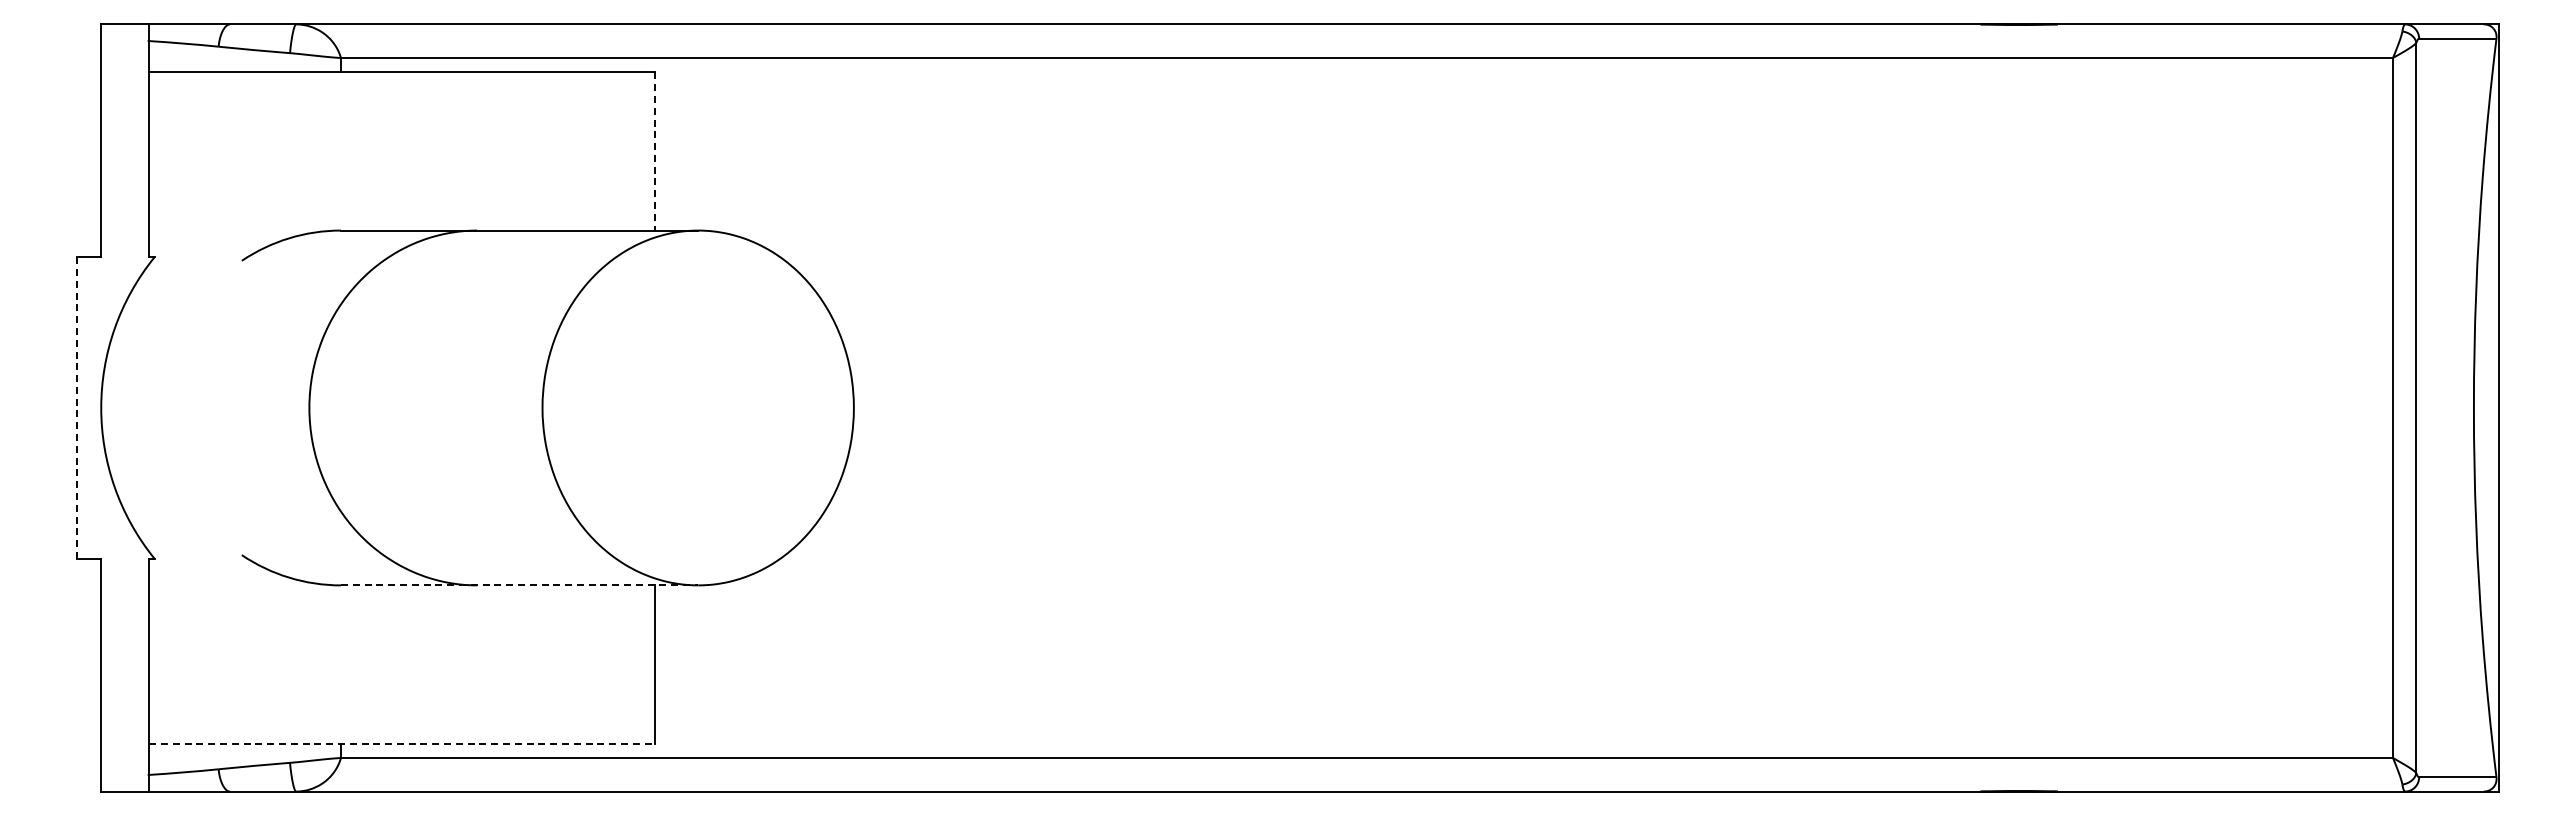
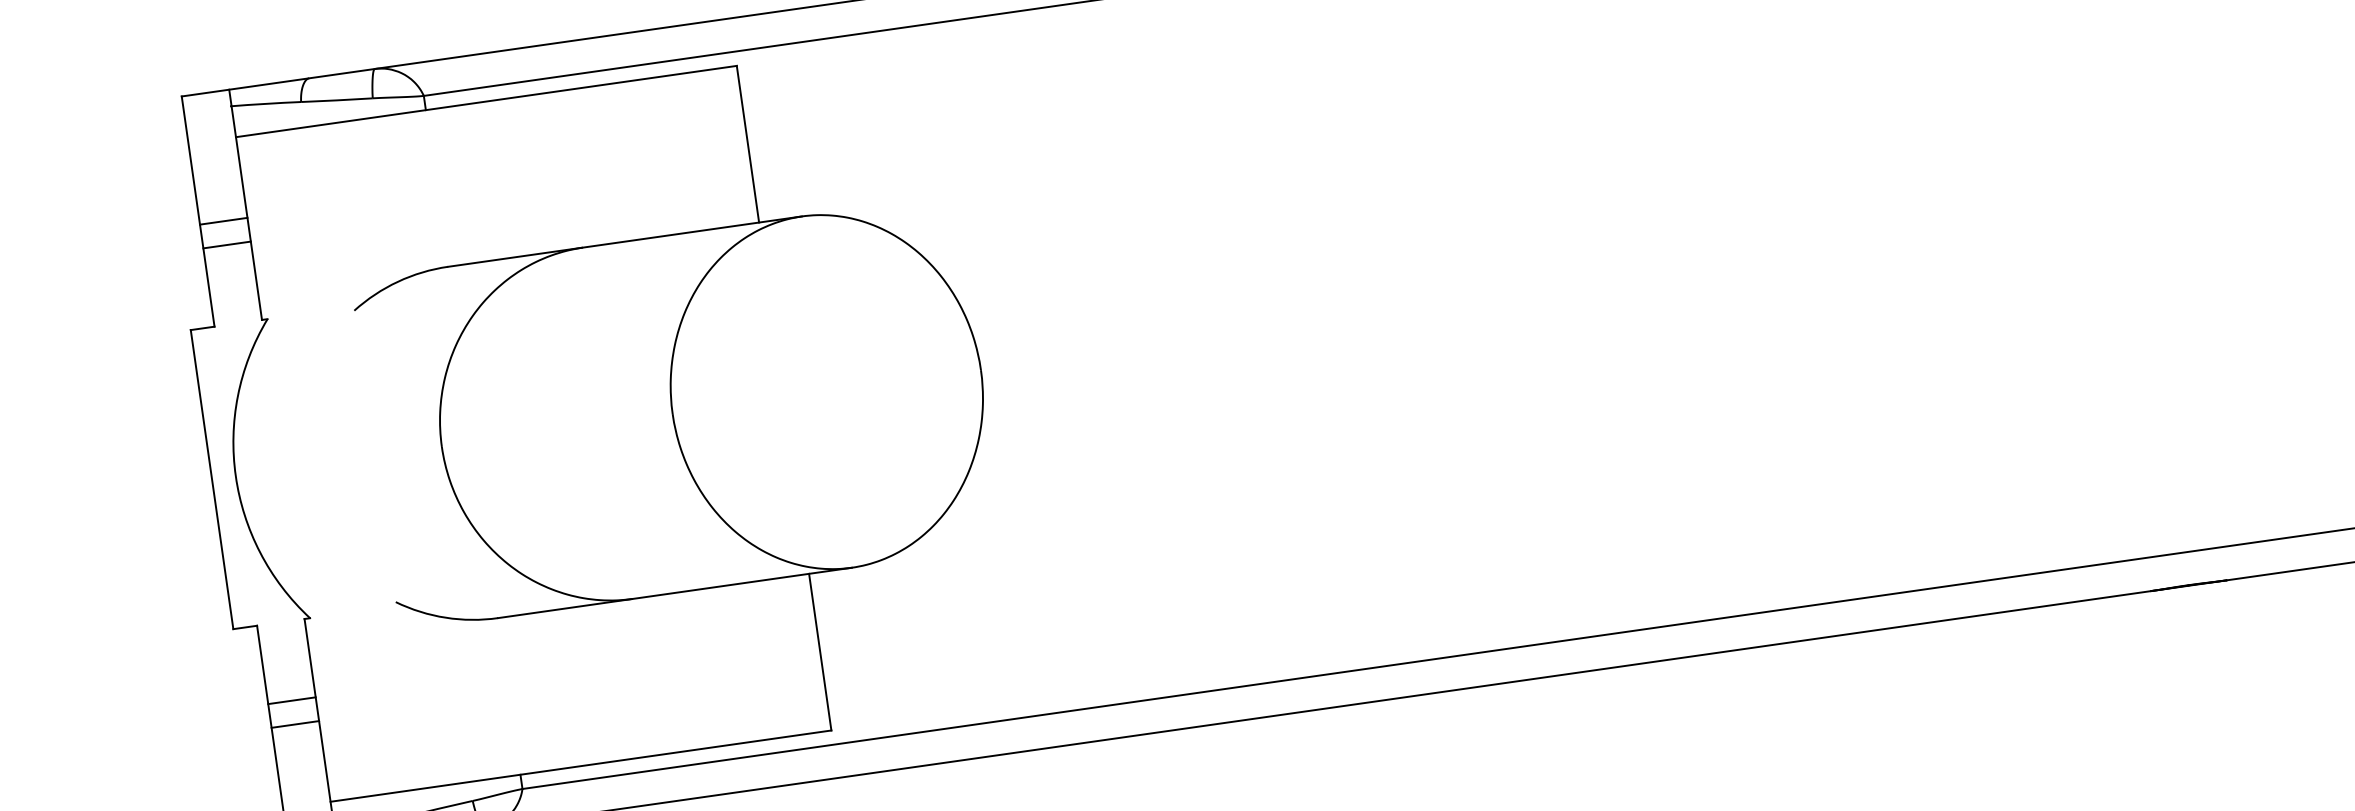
line: (655, 151) -> (748, 144), dashed -> solid
line: (125, 153) -> (223, 220), added
line: (125, 177) -> (227, 244), added
line: (77, 407) -> (212, 479), dashed -> solid
line: (519, 585) -> (674, 593), dashed -> solid
line: (125, 638) -> (292, 701), added
line: (125, 662) -> (295, 724), added
line: (402, 743) -> (581, 765), dashed -> solid

